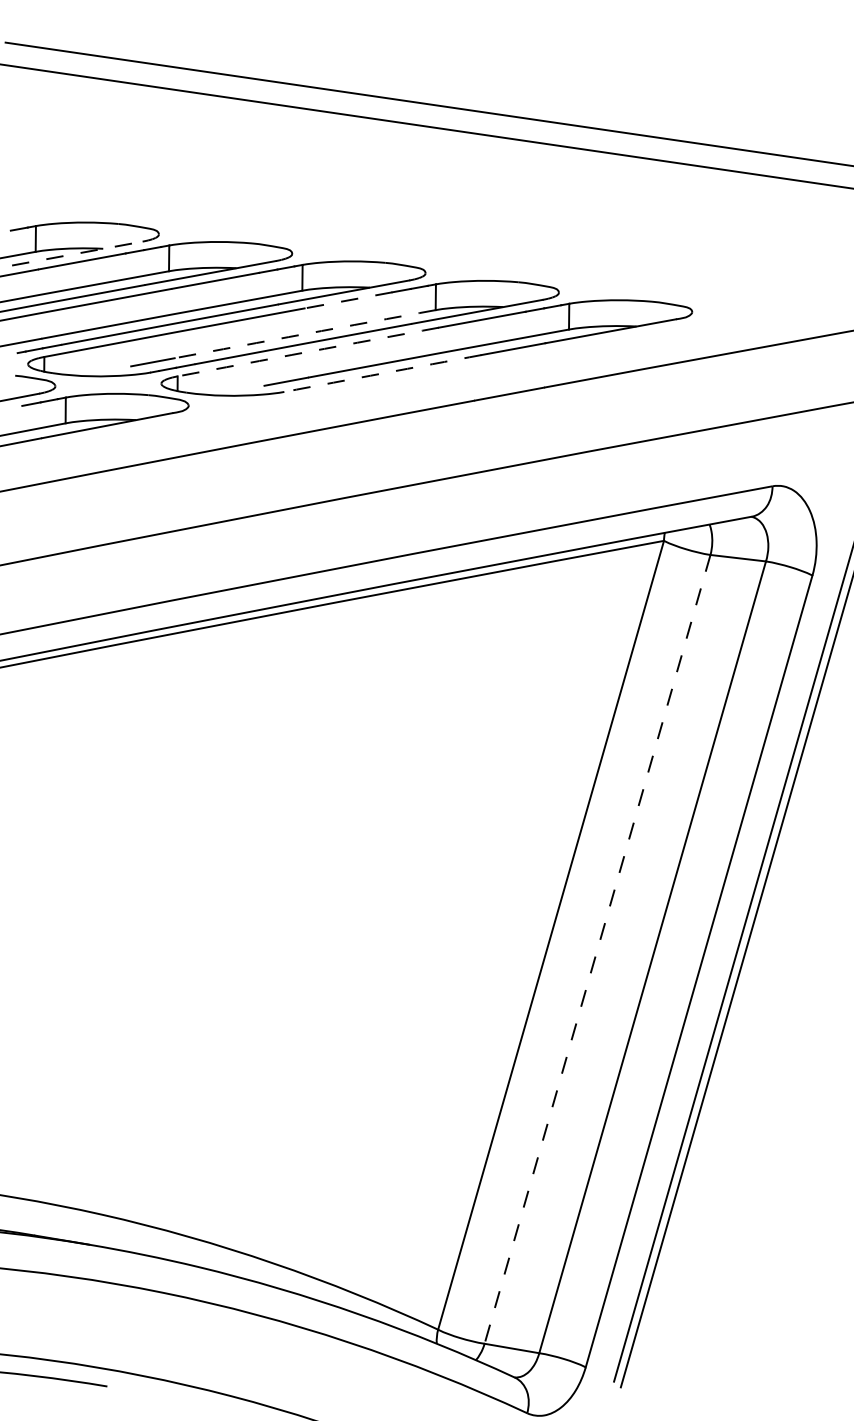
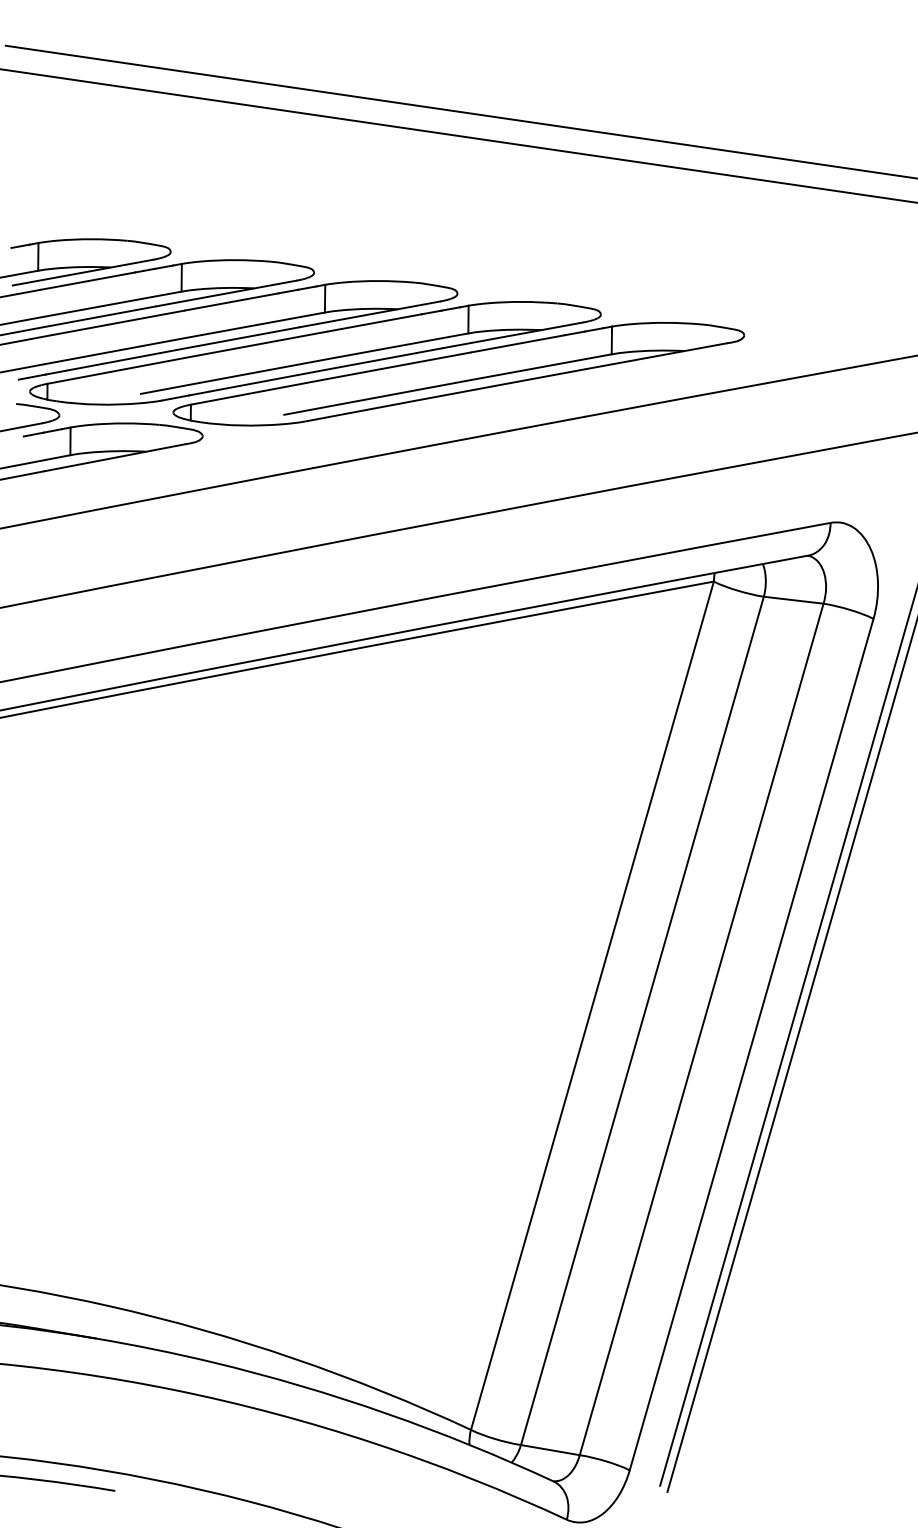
line: (77, 253) -> (83, 272), dashed -> solid
line: (348, 300) -> (374, 323), dashed -> solid
arc: (305, 334) -> (328, 359), dashed -> solid
arc: (308, 351) -> (331, 377), dashed -> solid
arc: (382, 373) -> (411, 401), dashed -> solid
line: (597, 949) -> (642, 1021), dashed -> solid

